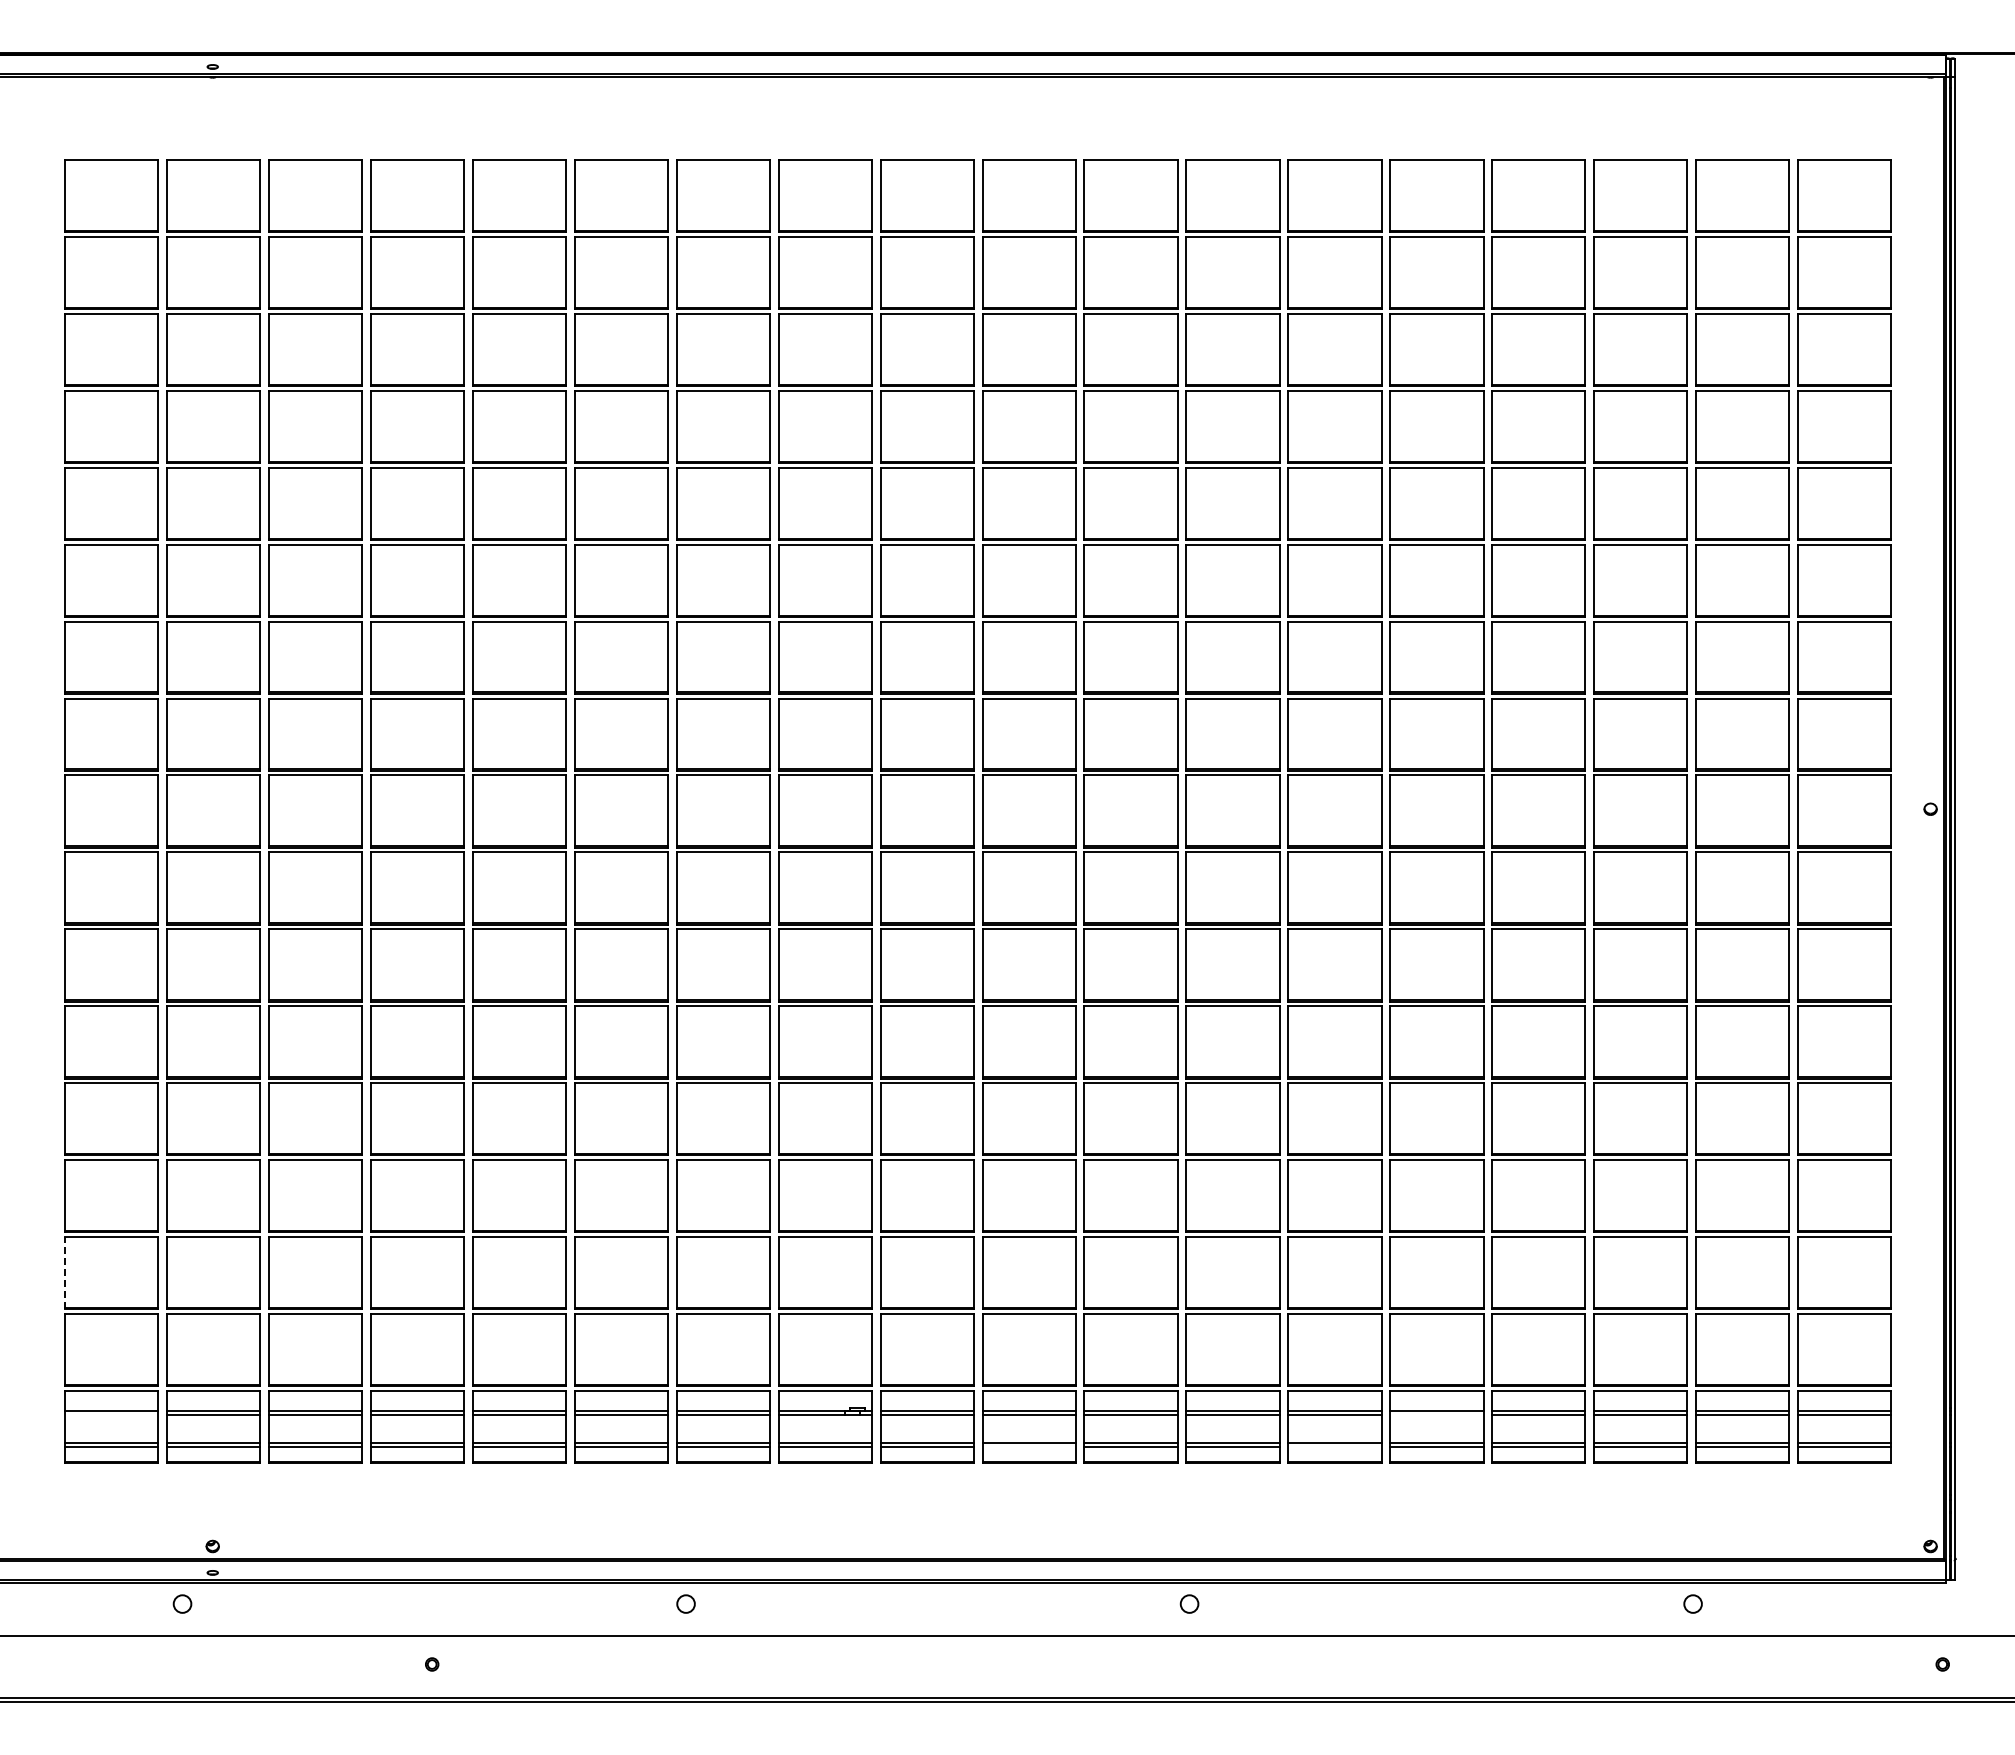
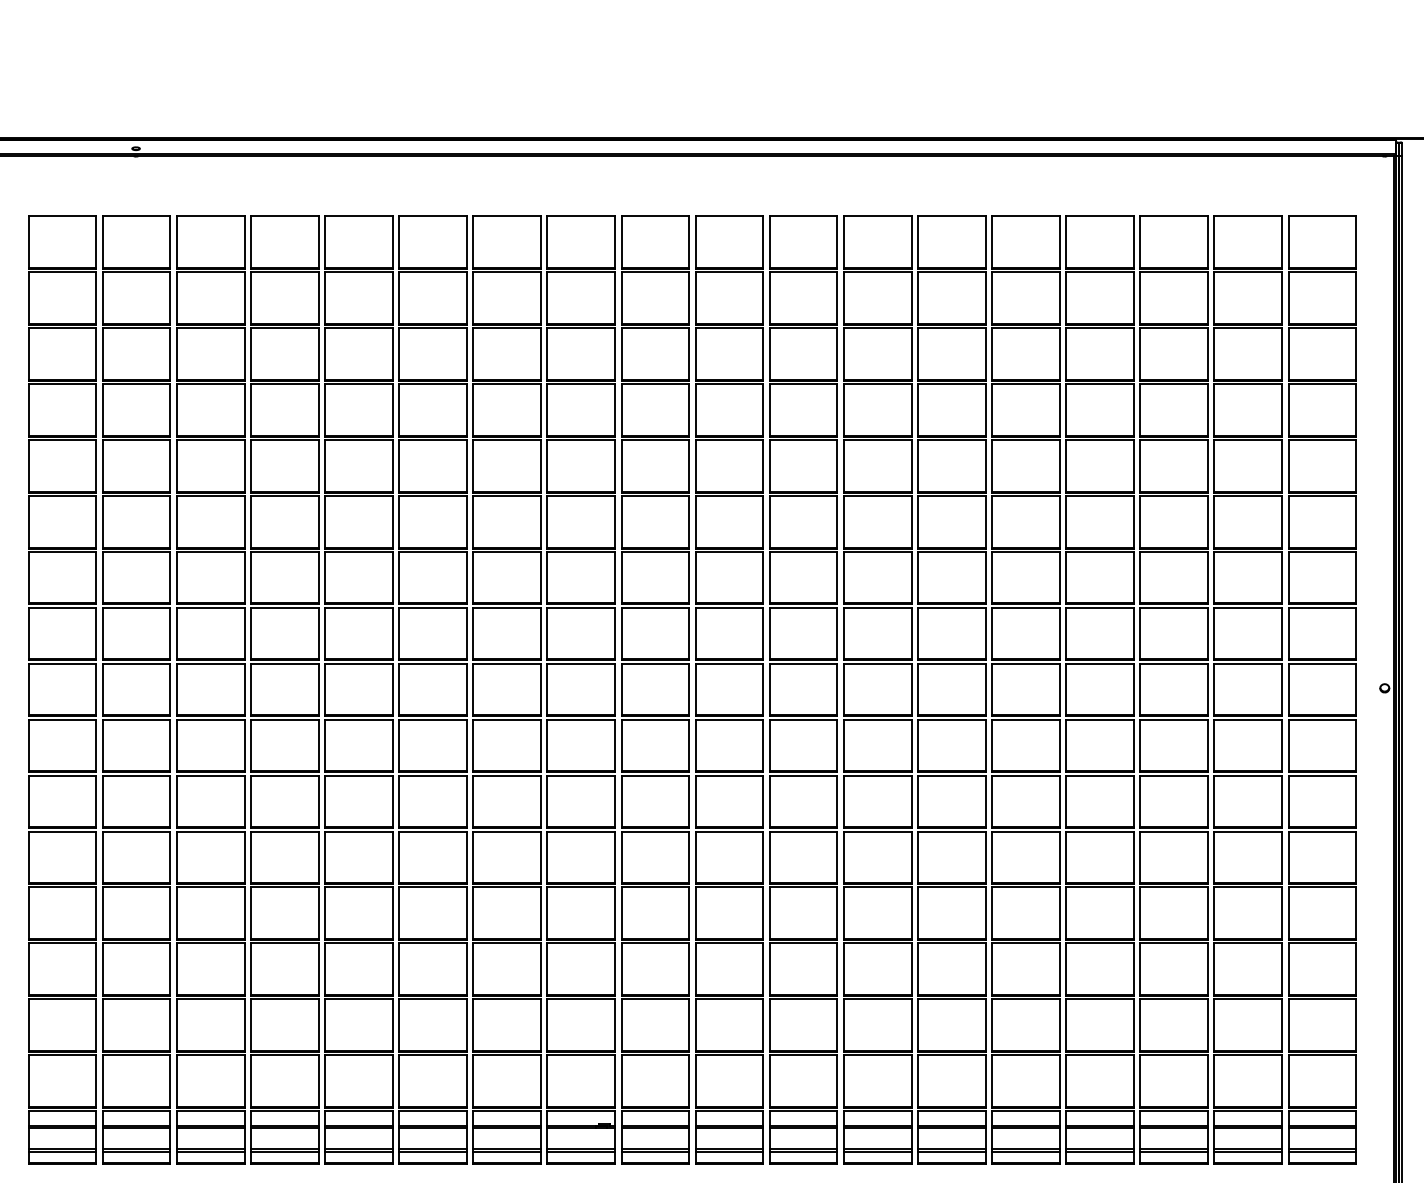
line: (64, 1272) -> (28, 1025), dashed -> solid
line: (111, 1414) -> (62, 1128), added
line: (1436, 1414) -> (1025, 1128), added
line: (1028, 1446) -> (729, 1151), added
line: (1334, 1446) -> (951, 1151), added

